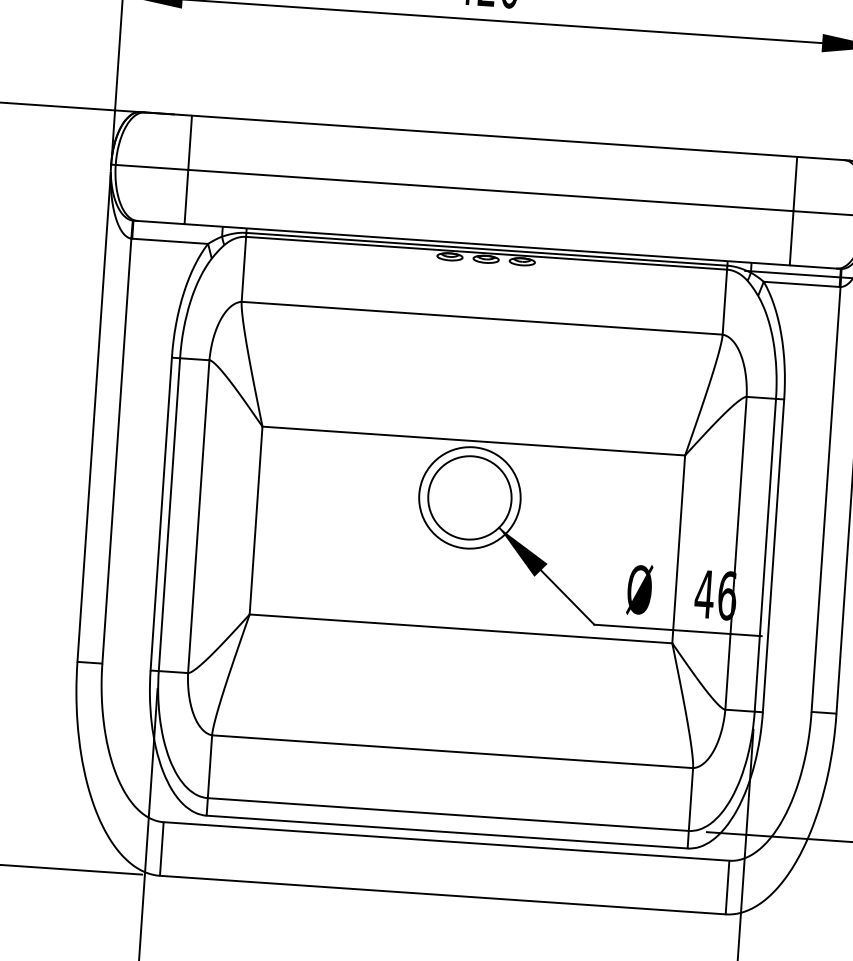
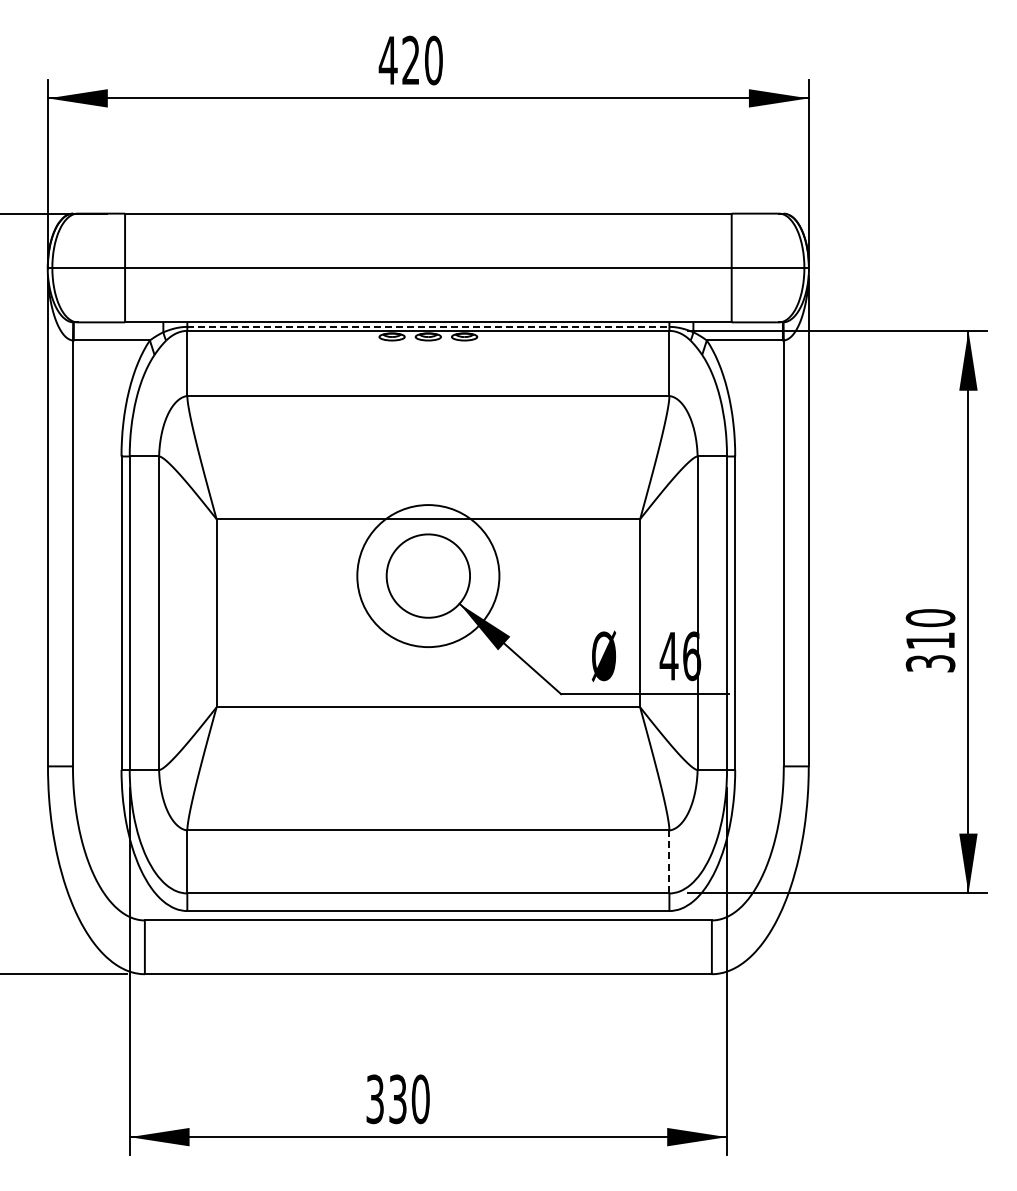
line: (487, 248) -> (428, 326), solid -> dashed
circle: (470, 497) -> (428, 575), size x1.4
line: (691, 800) -> (669, 862), solid -> dashed

